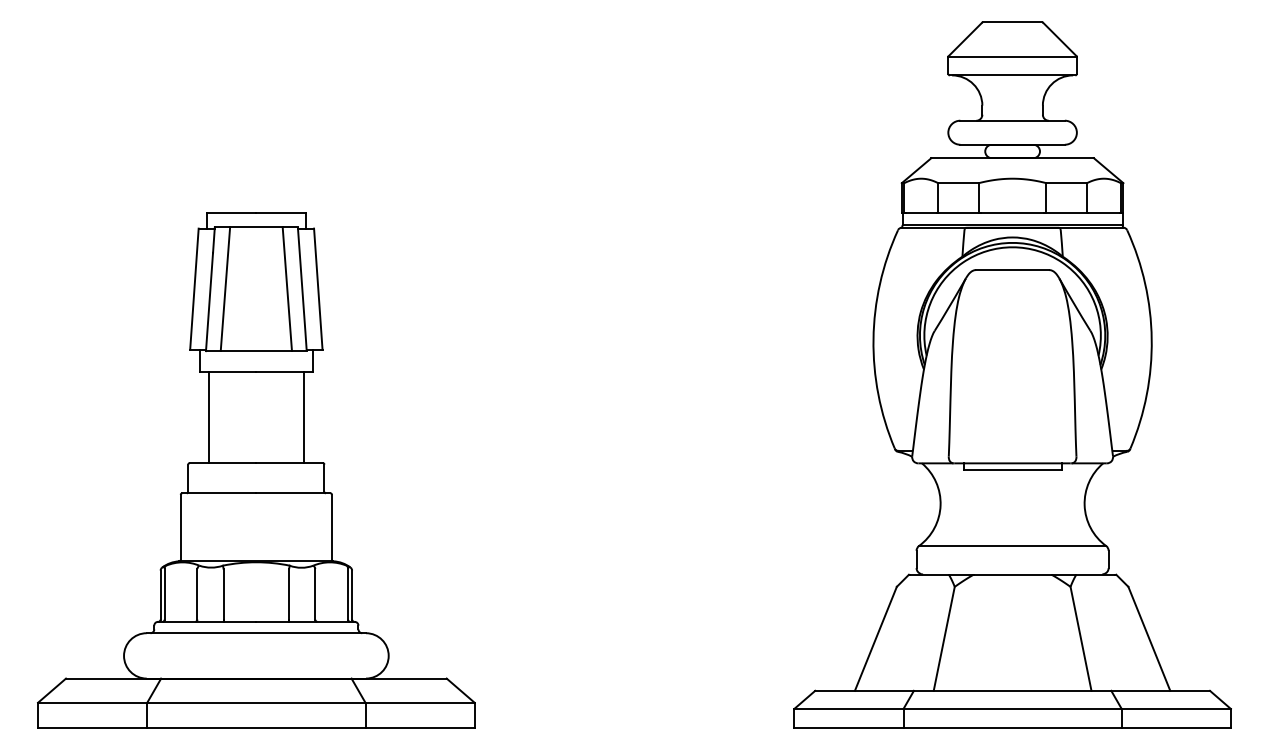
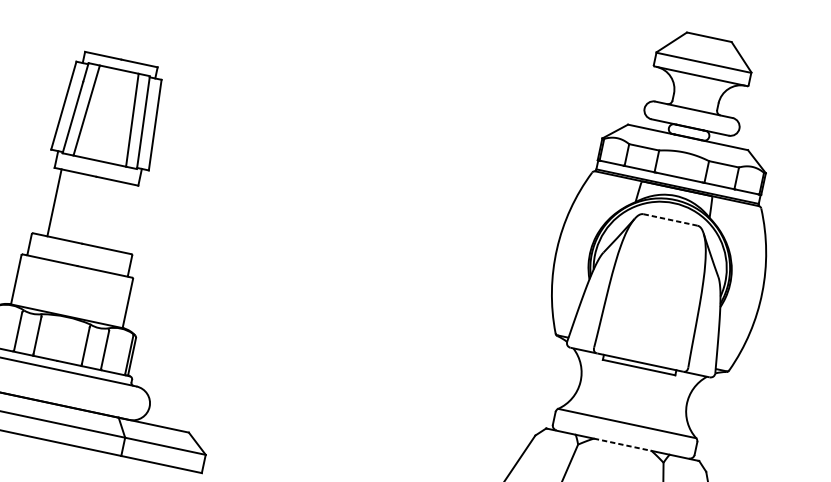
line: (1013, 270) -> (671, 220), solid -> dashed
line: (303, 417) -> (124, 217), removed
line: (1013, 574) -> (623, 444), solid -> dashed

